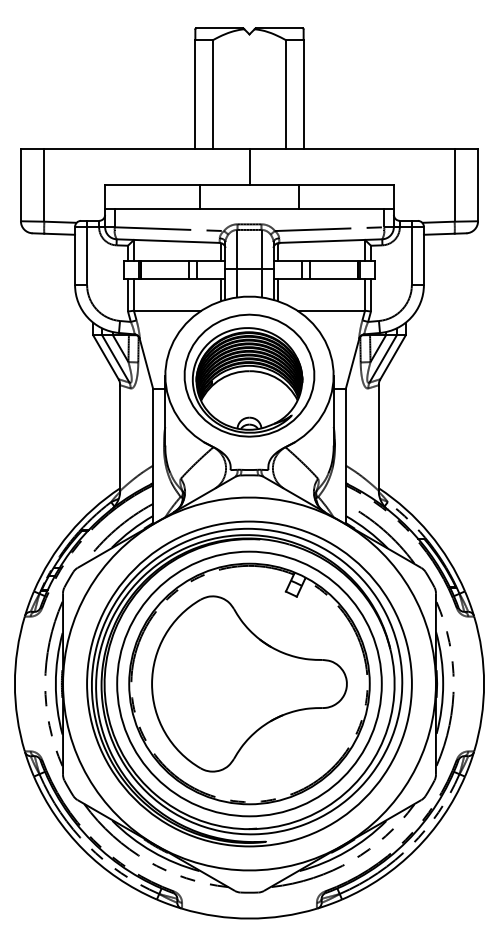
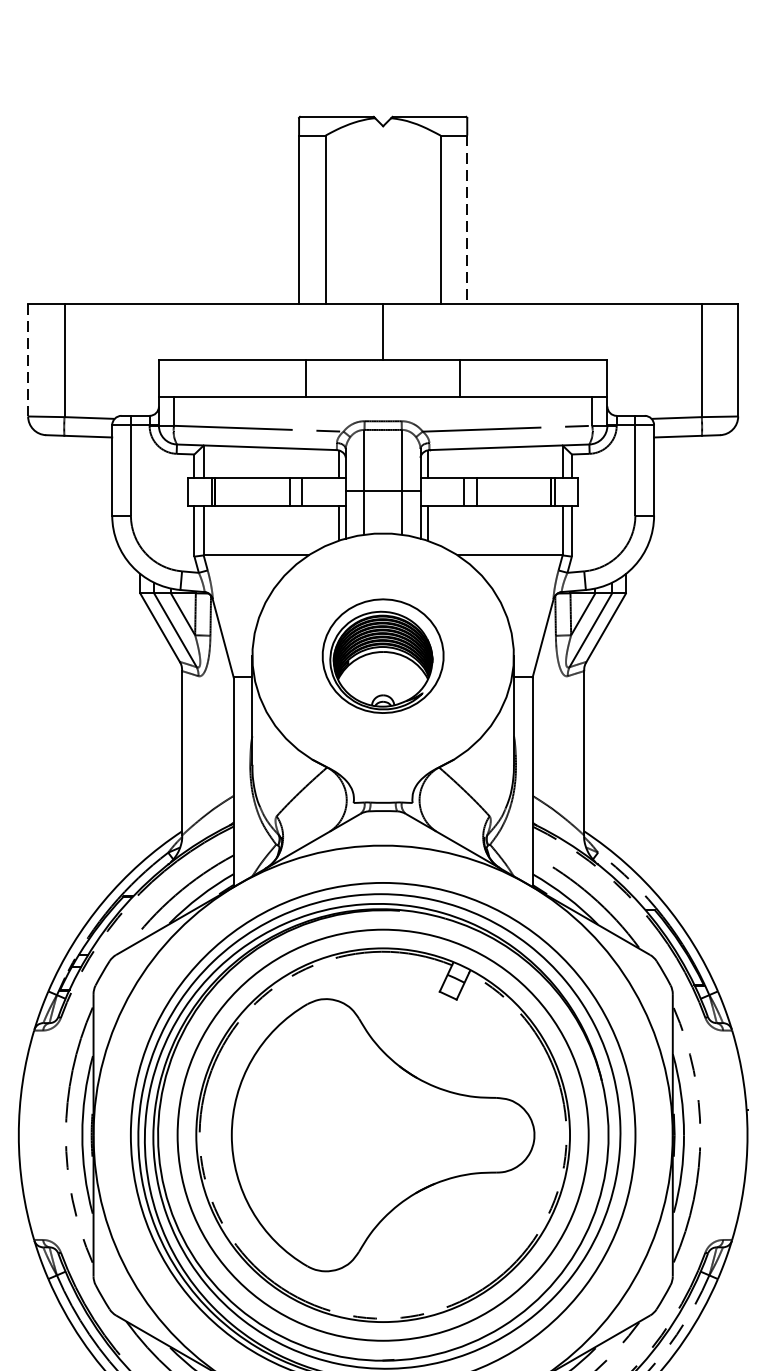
line: (303, 95) -> (467, 221), solid -> dashed
line: (20, 185) -> (27, 360), solid -> dashed
part: (249, 375) -> (383, 656), size x0.6

